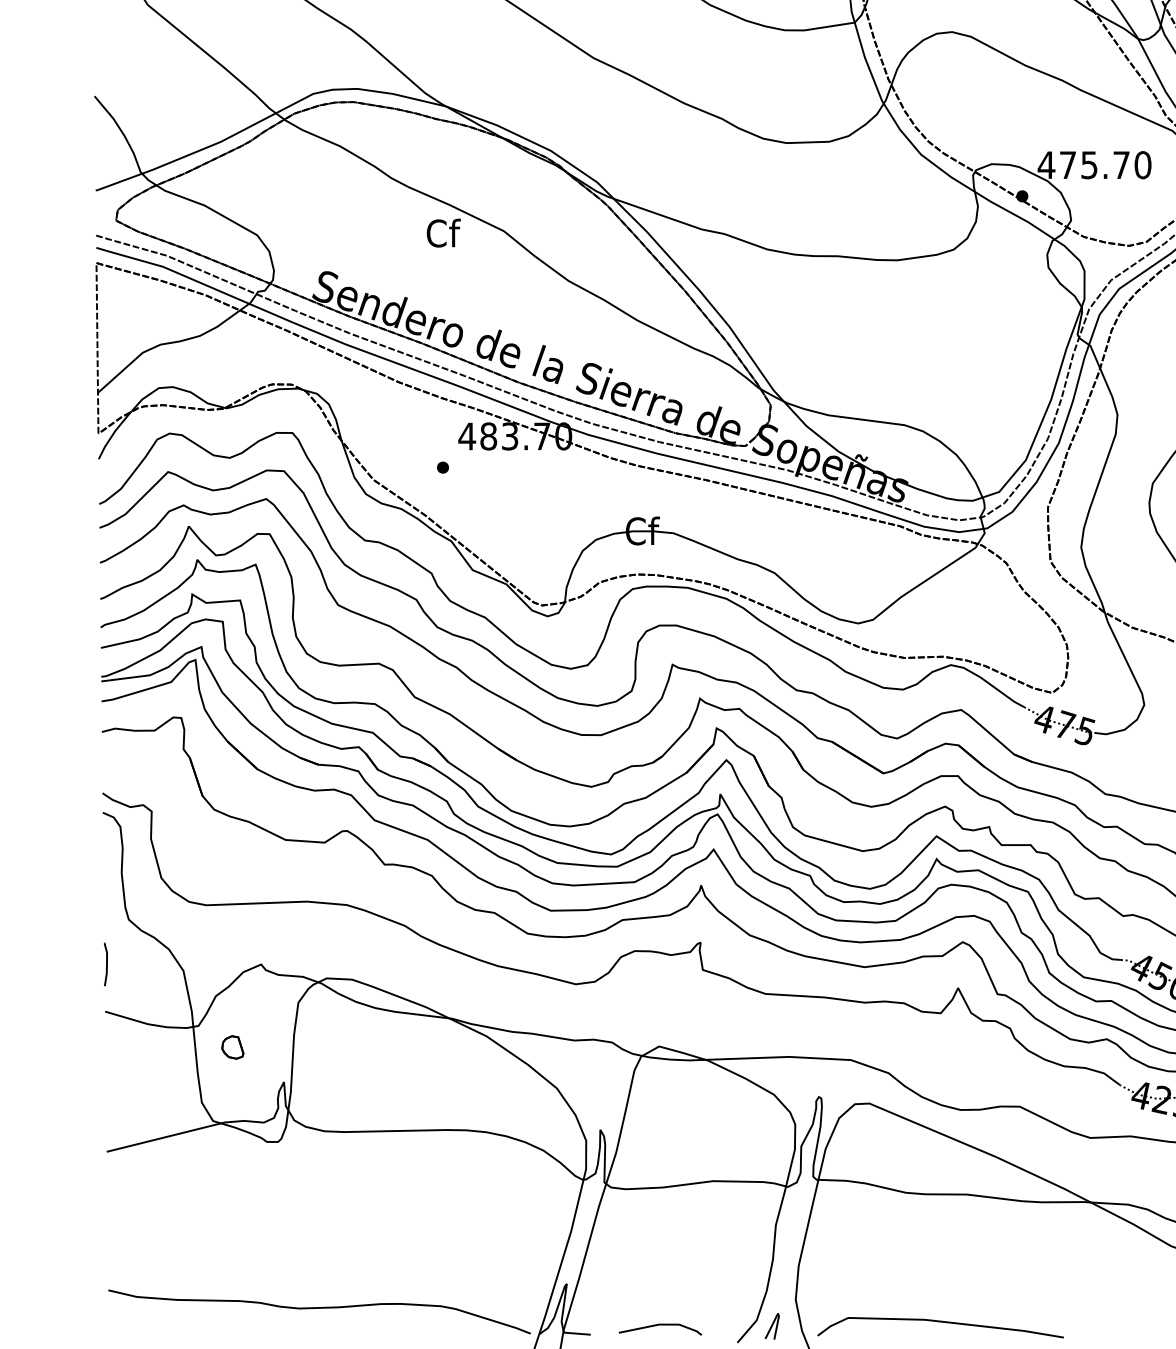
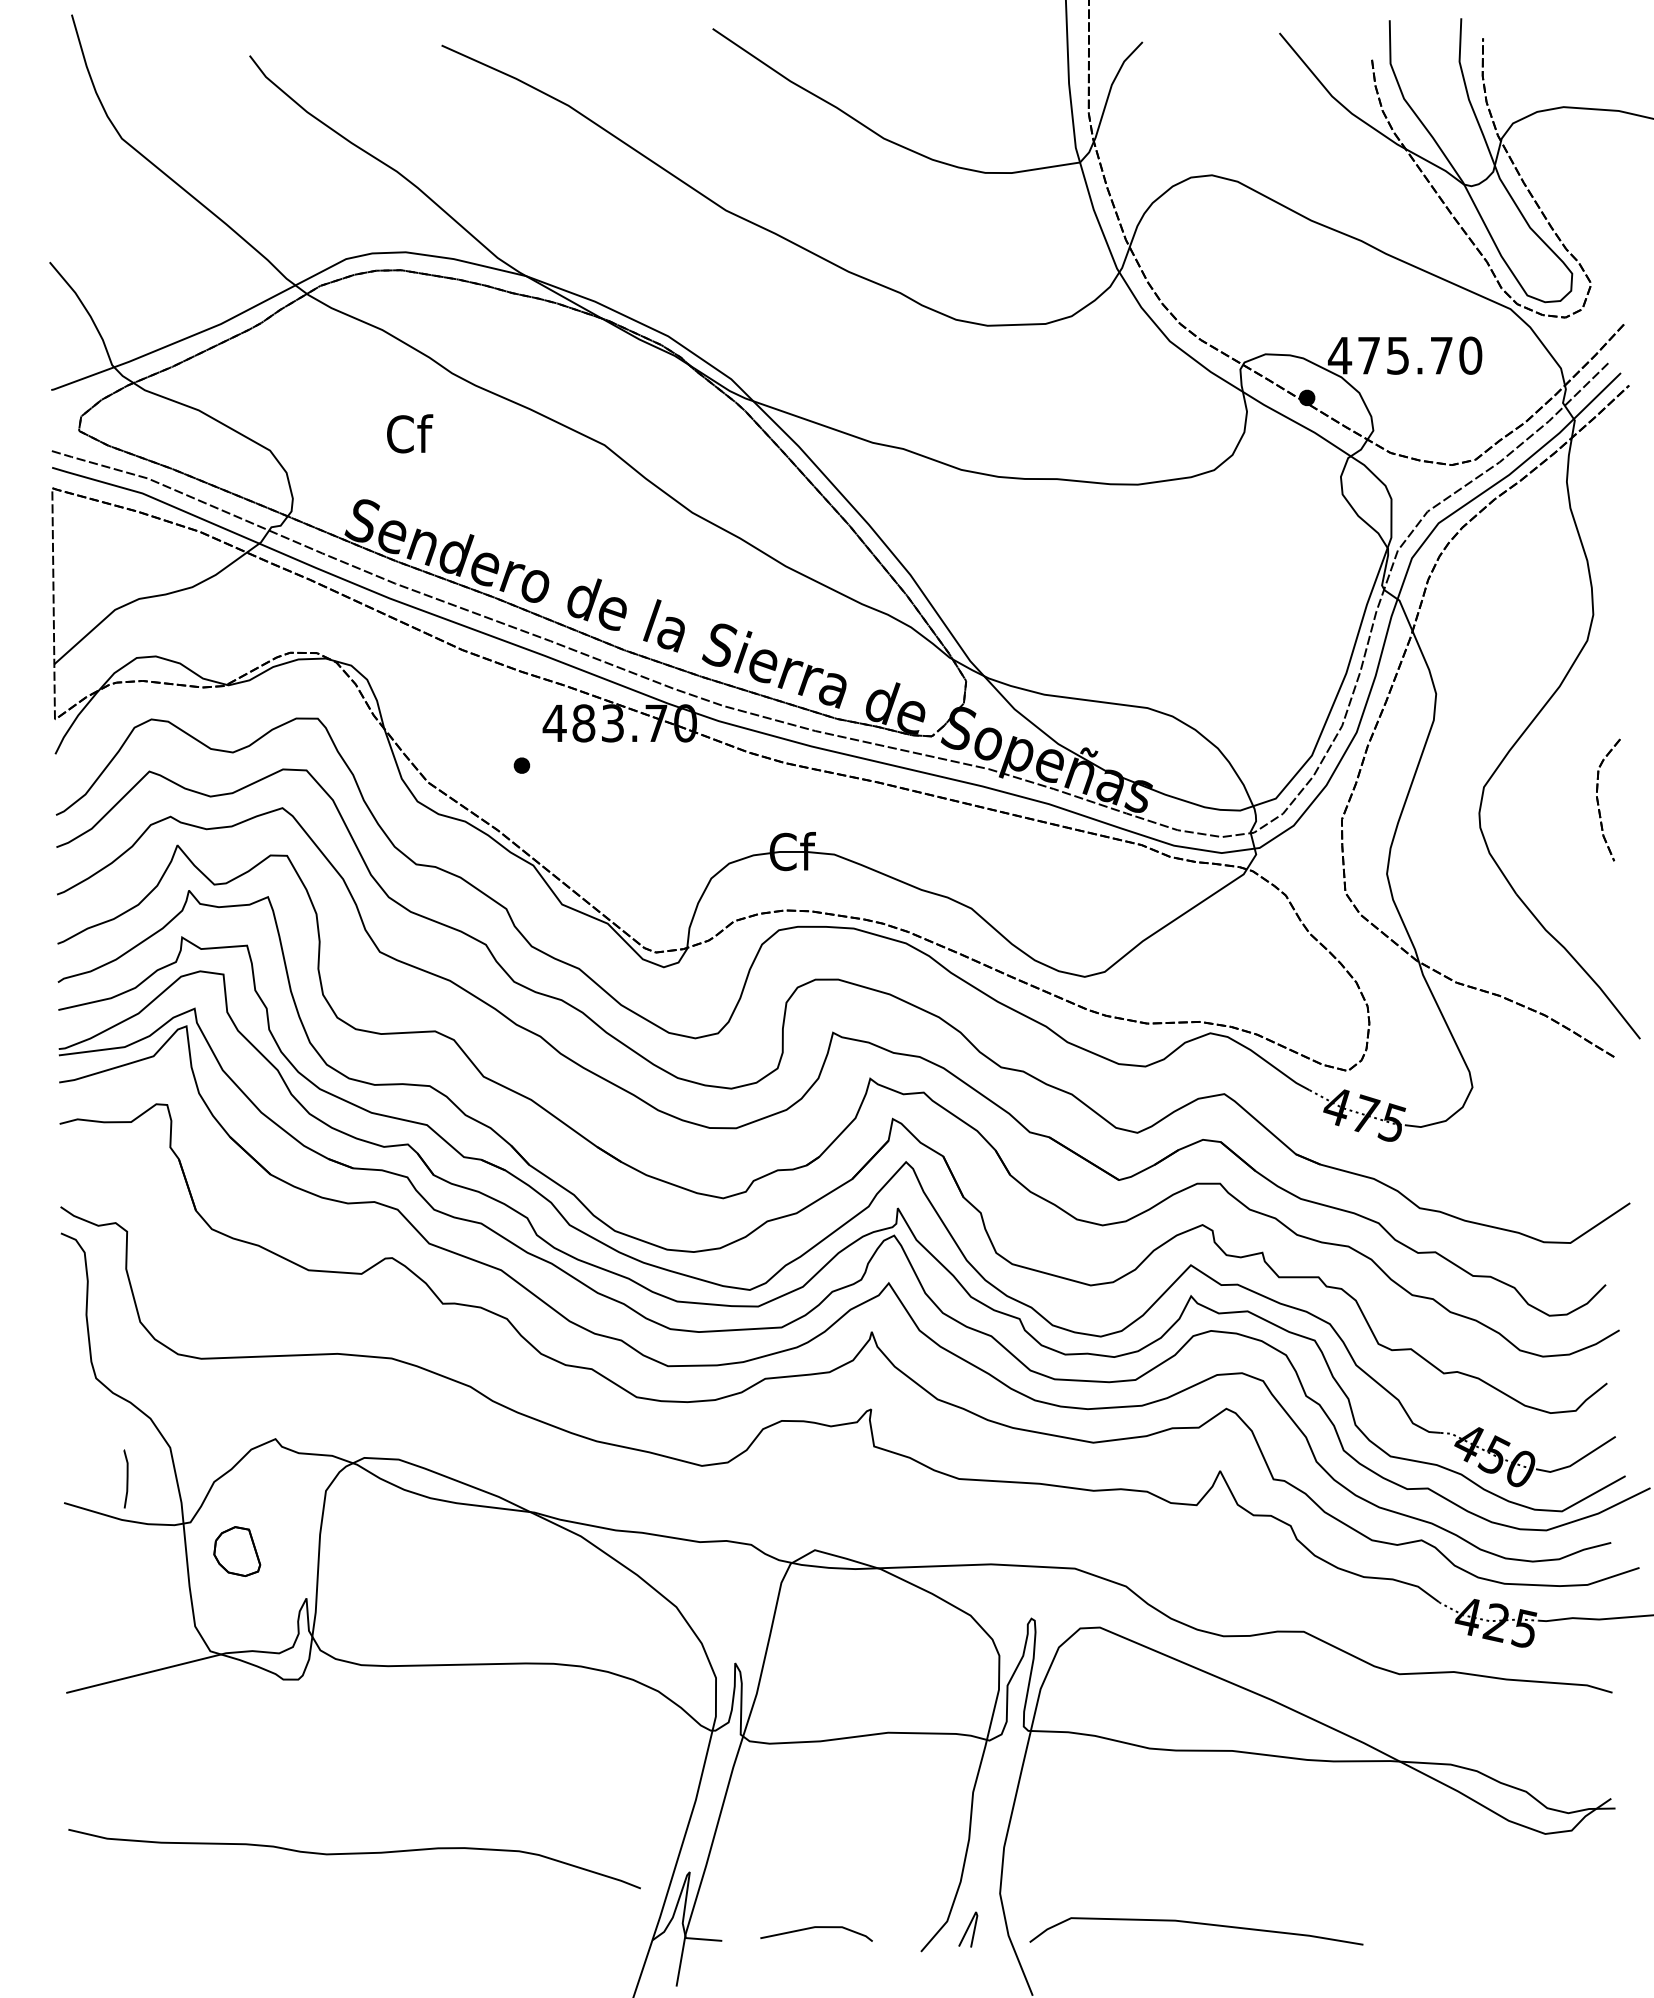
text: (444, 232) -> (410, 433), moved
curve: (106, 964) -> (126, 1478), moved
part: (232, 1047) -> (236, 1551), size x1.6
curve: (319, 1308) -> (354, 1854), moved

